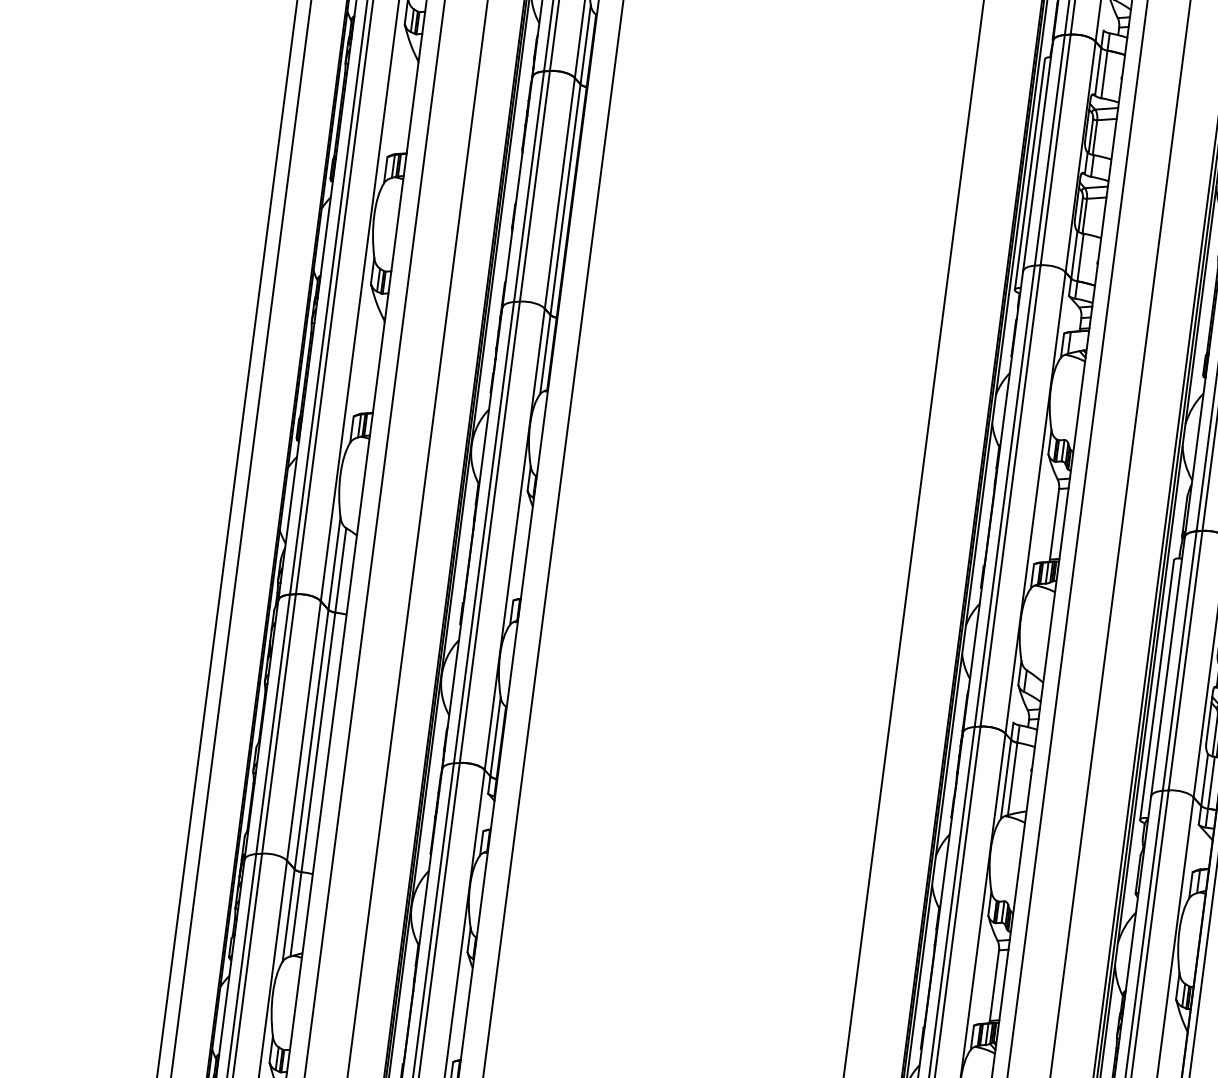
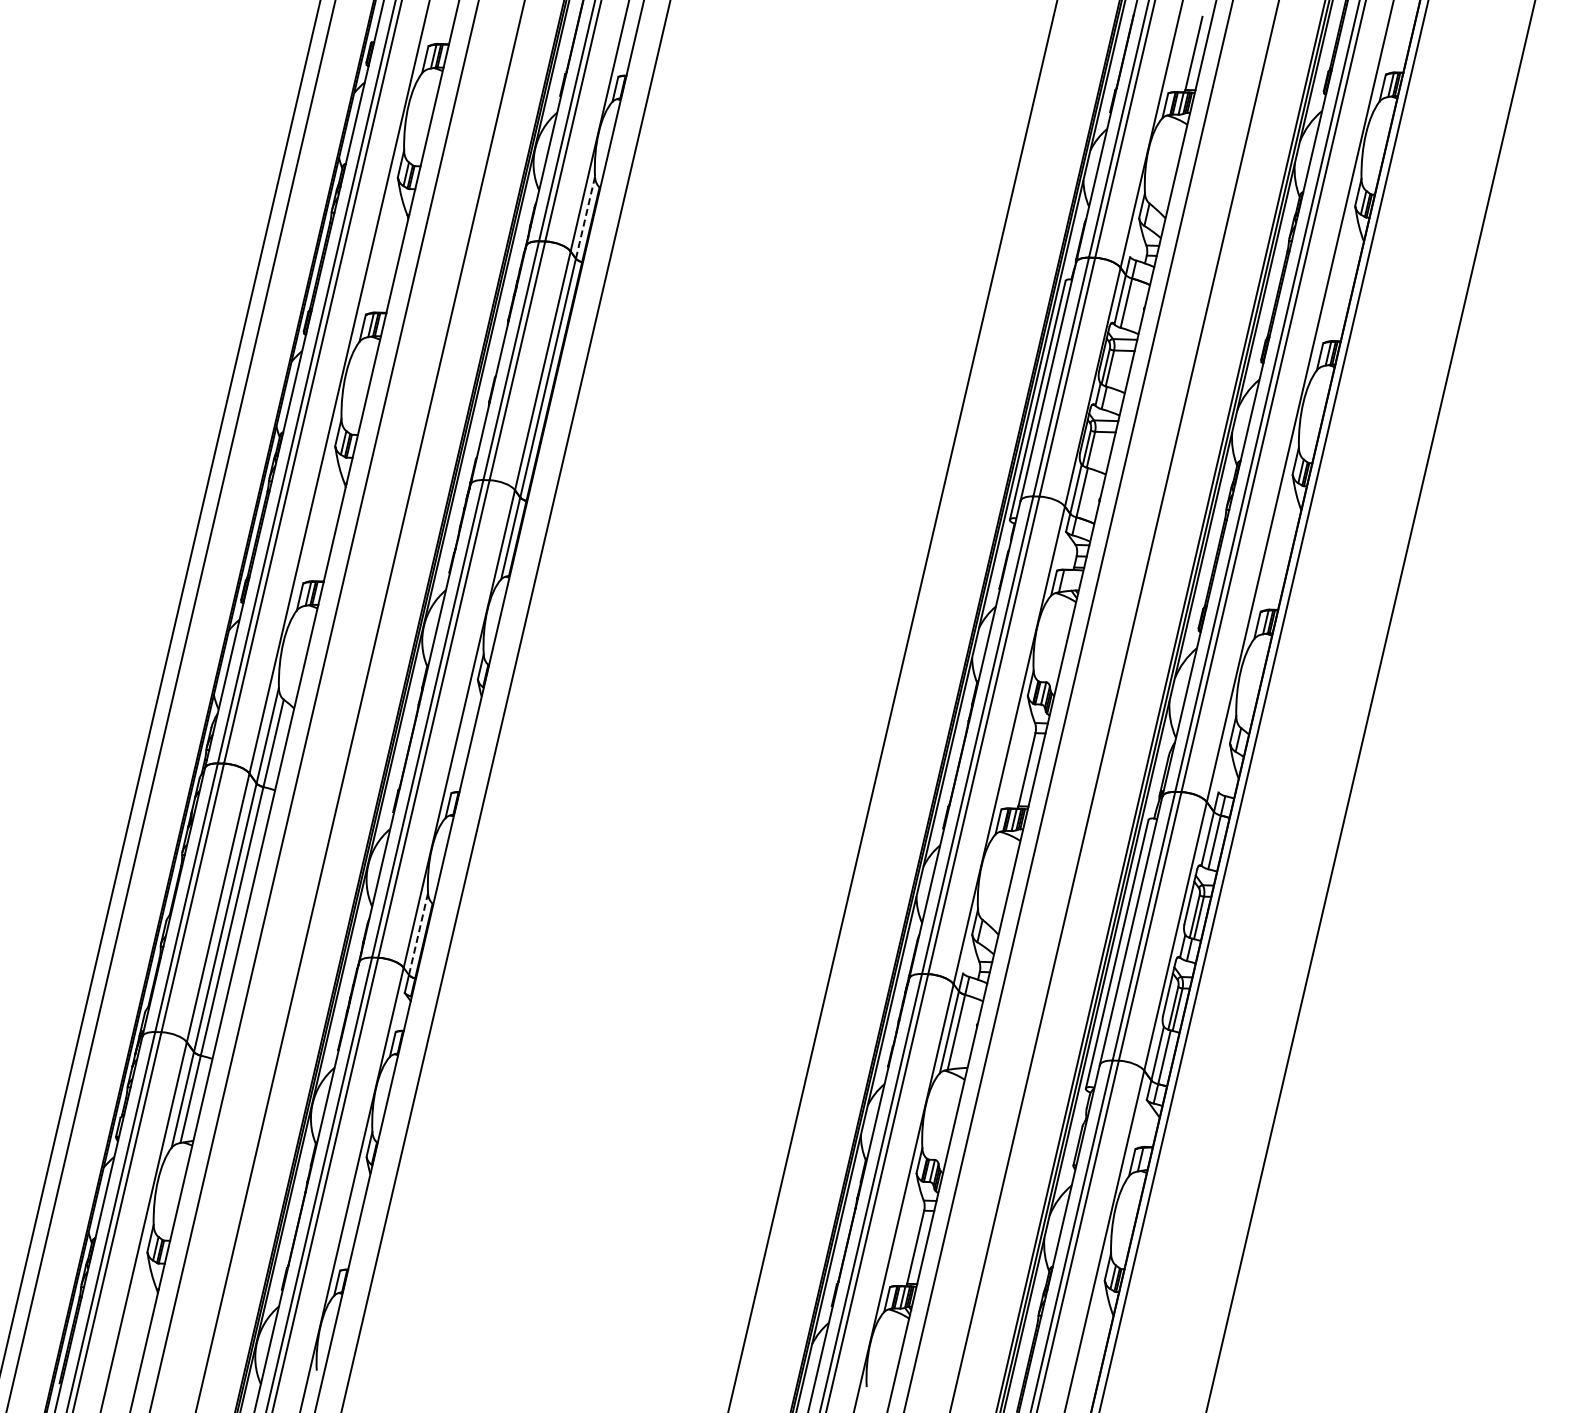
line: (585, 45) -> (585, 218), solid -> dashed
line: (495, 737) -> (418, 934), solid -> dashed

